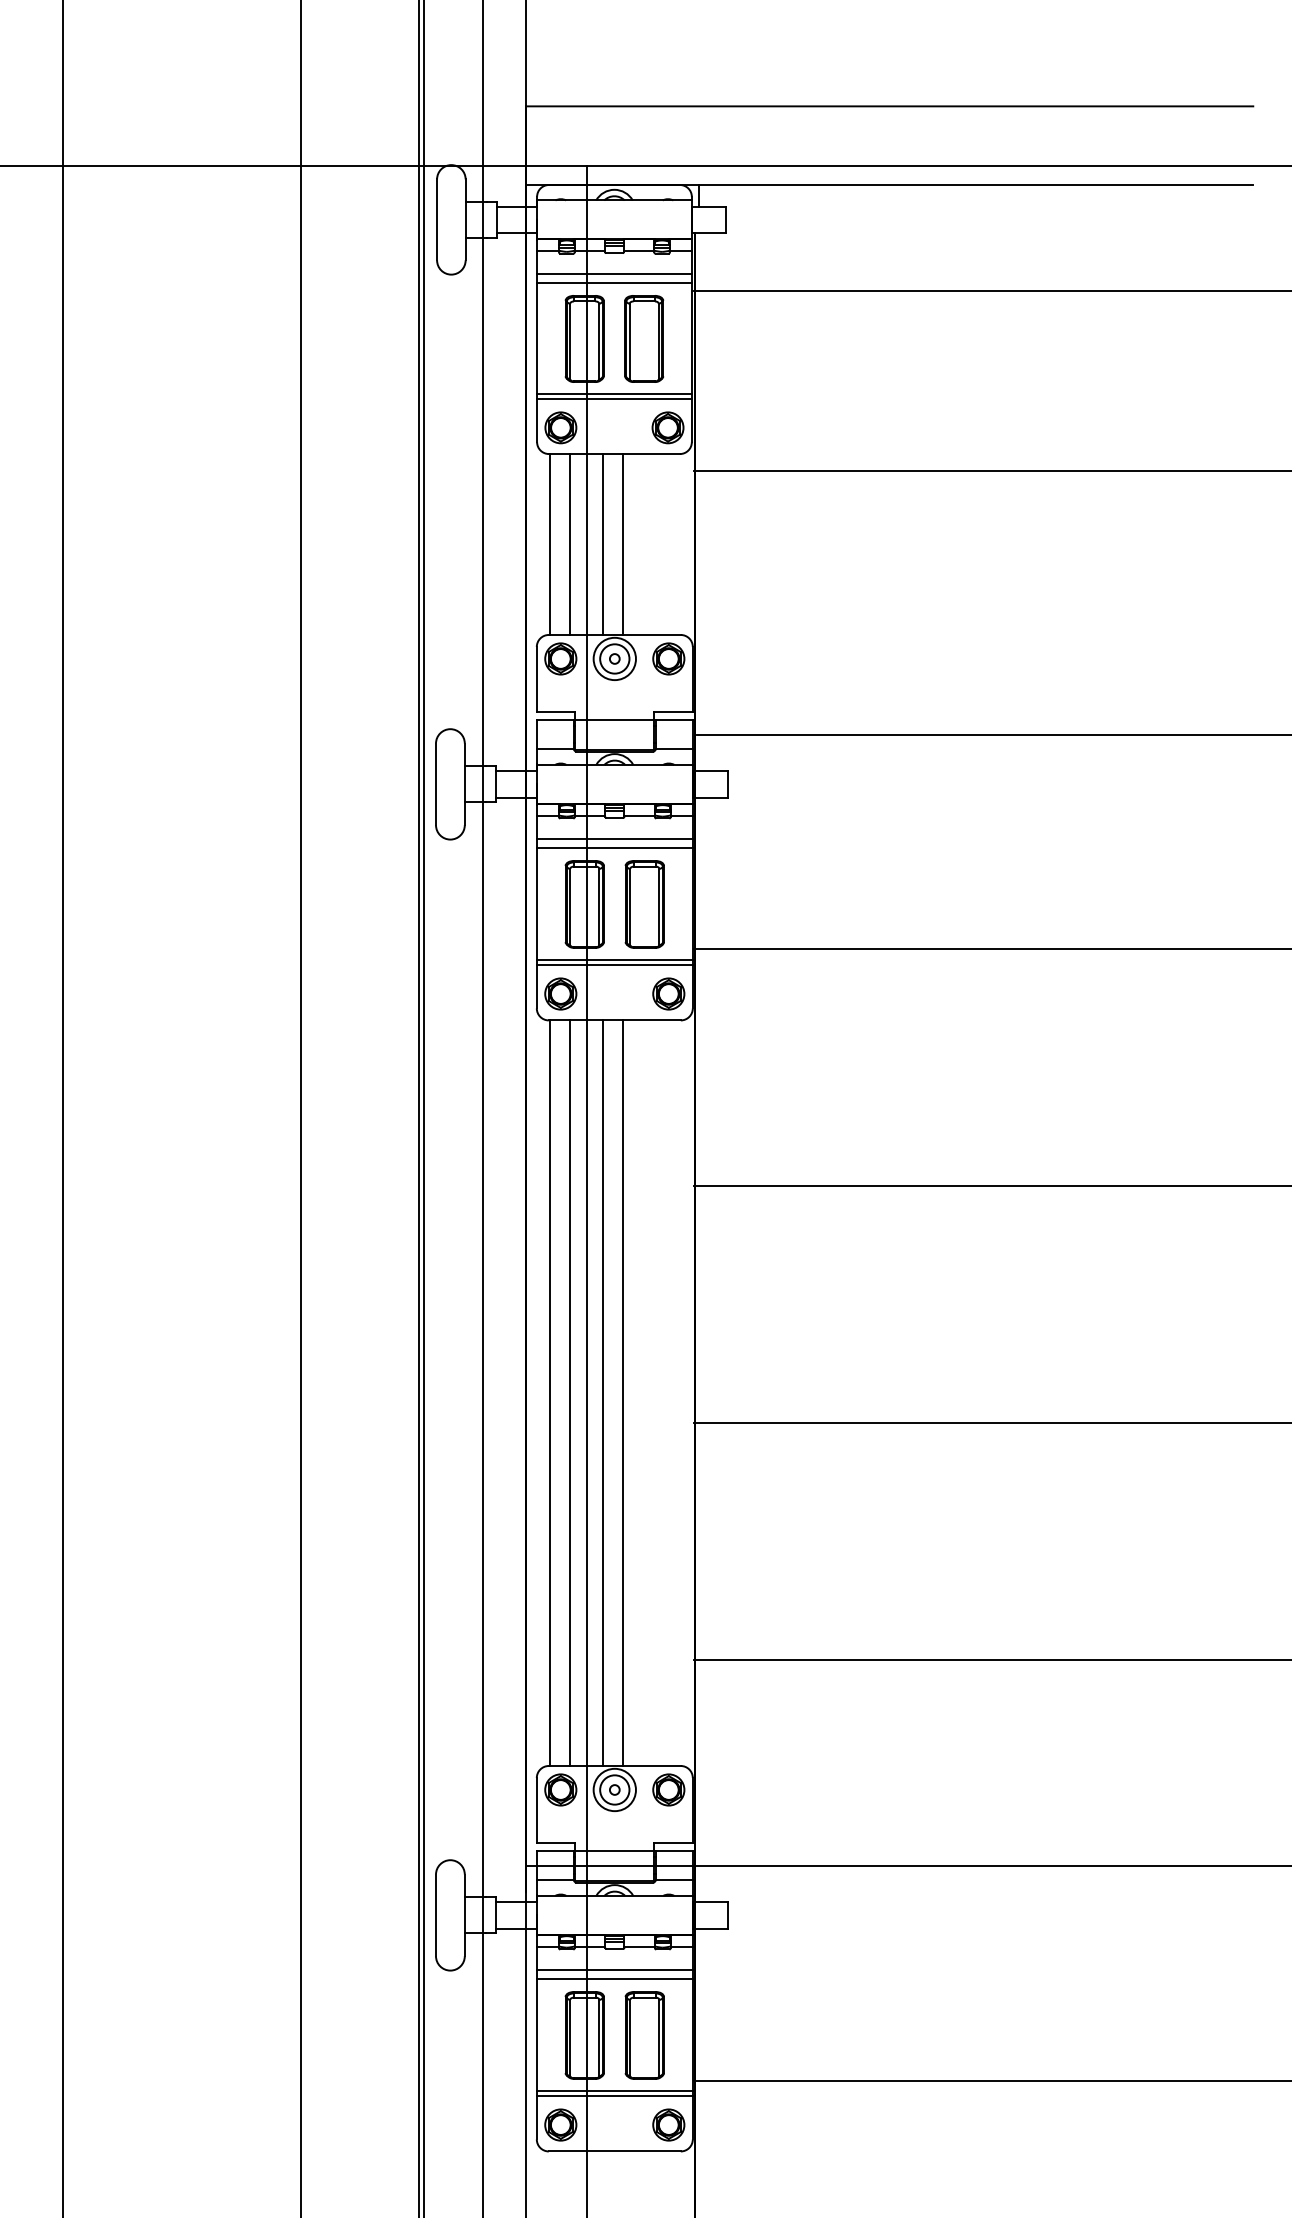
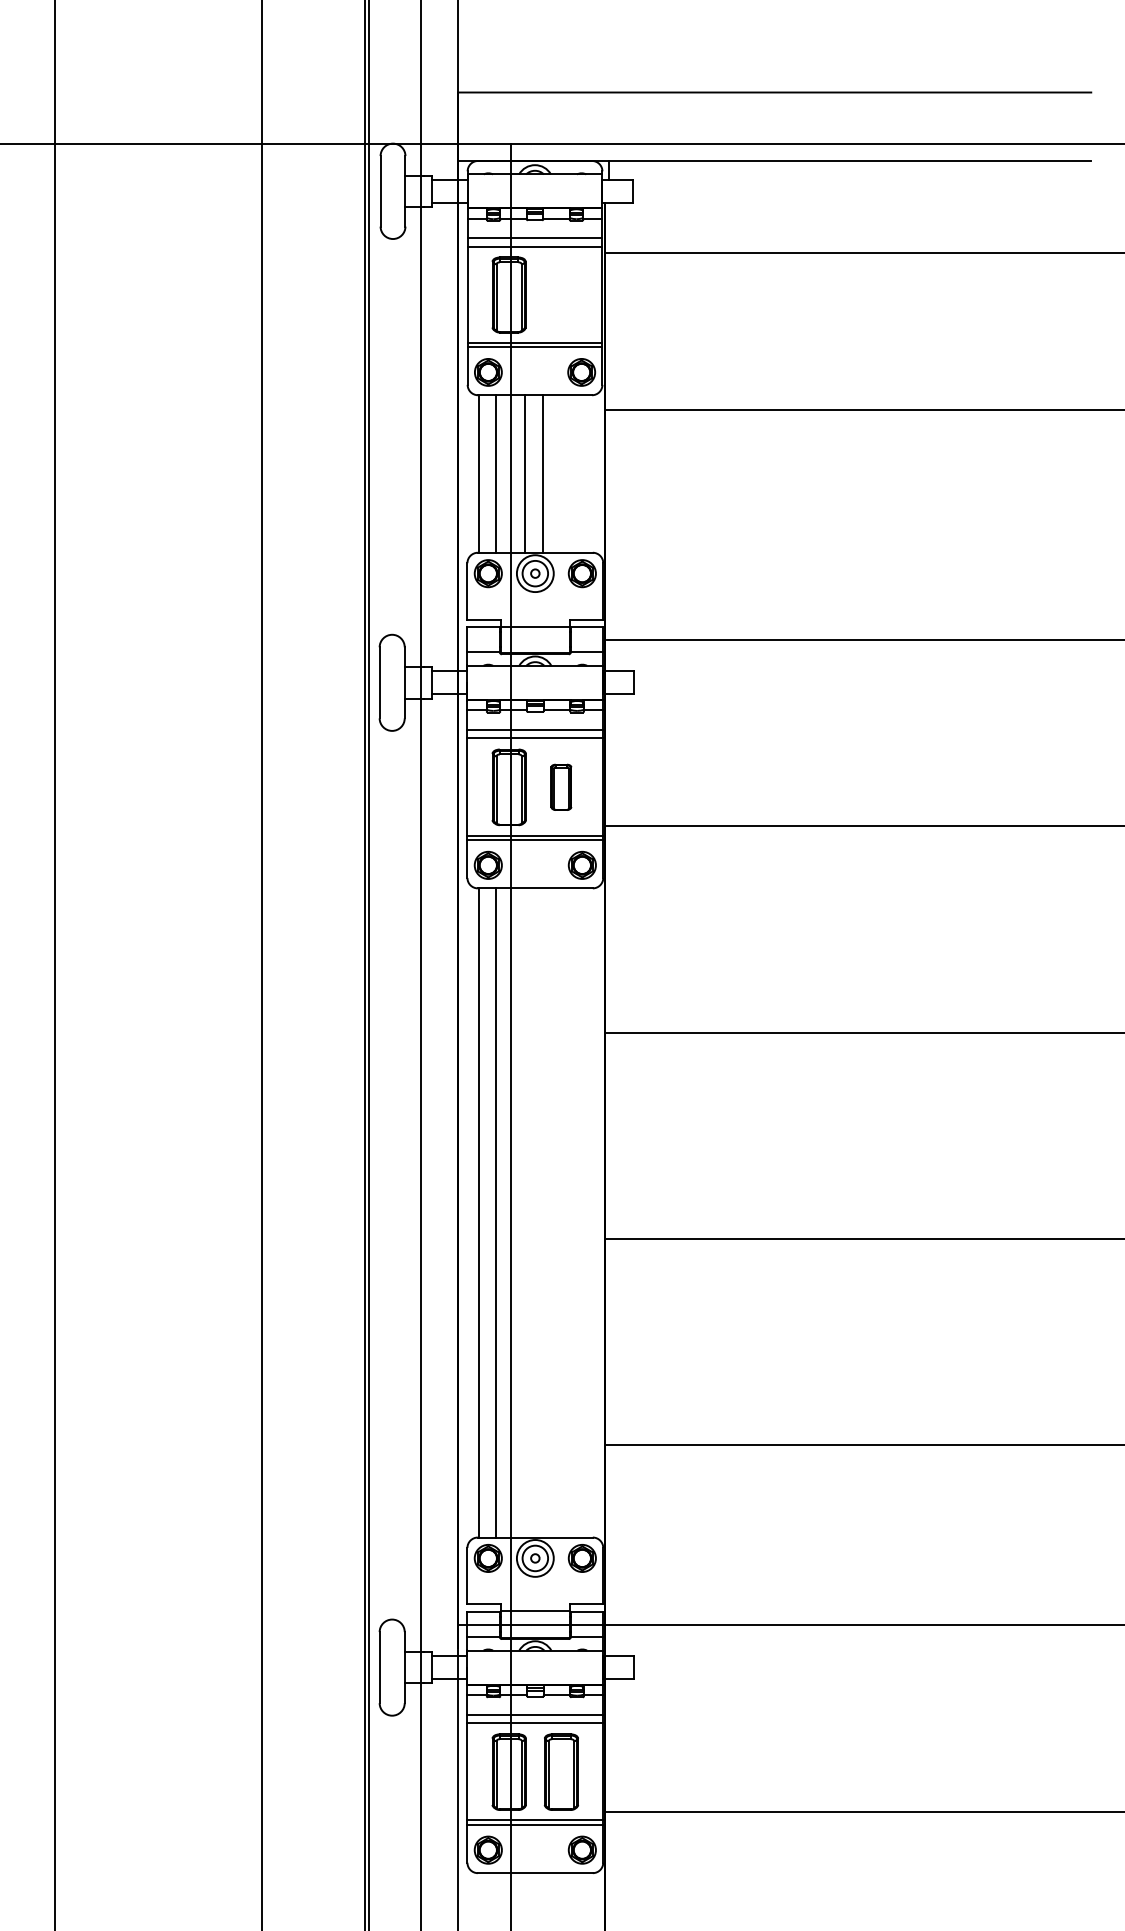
part: (644, 338) -> (561, 294), removed
part: (644, 904) -> (561, 787), size x0.6
line: (603, 1392) -> (525, 1212), removed
line: (623, 1392) -> (542, 1212), removed

